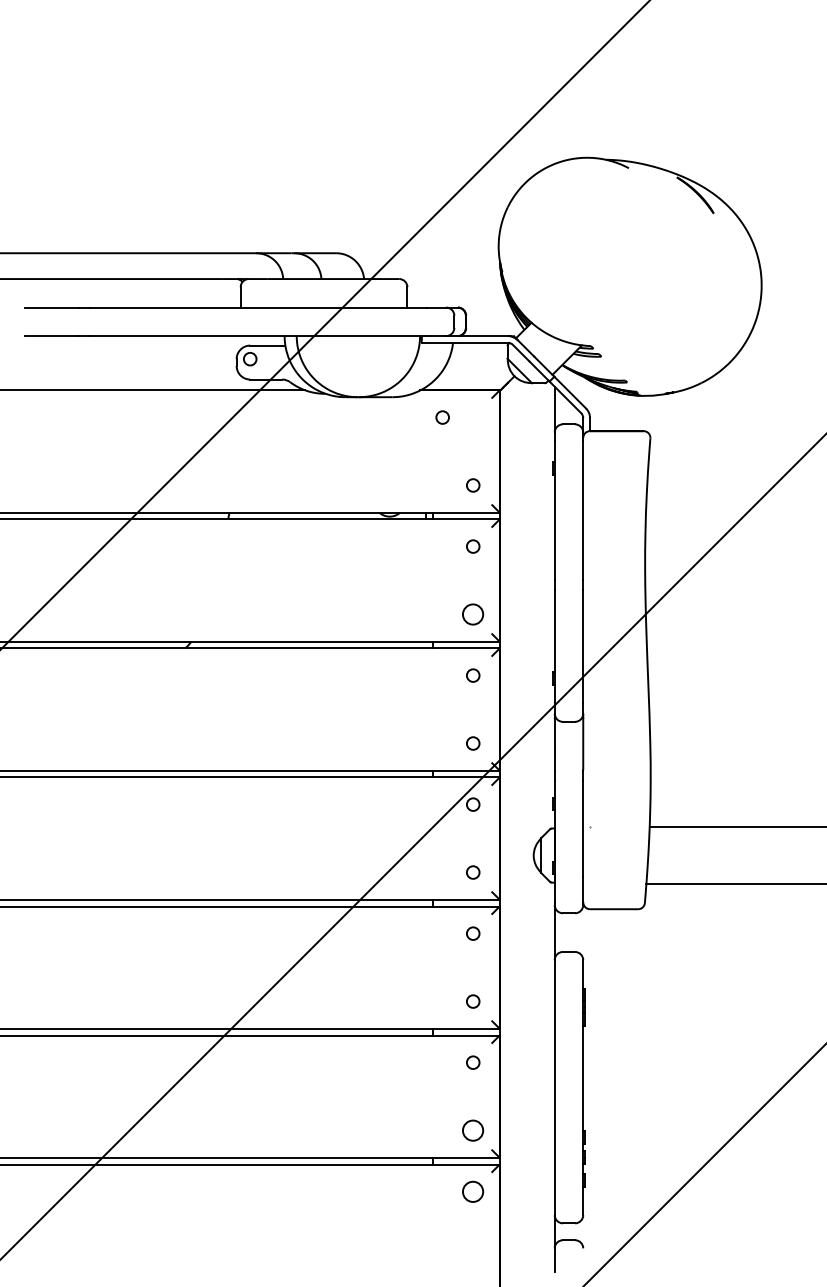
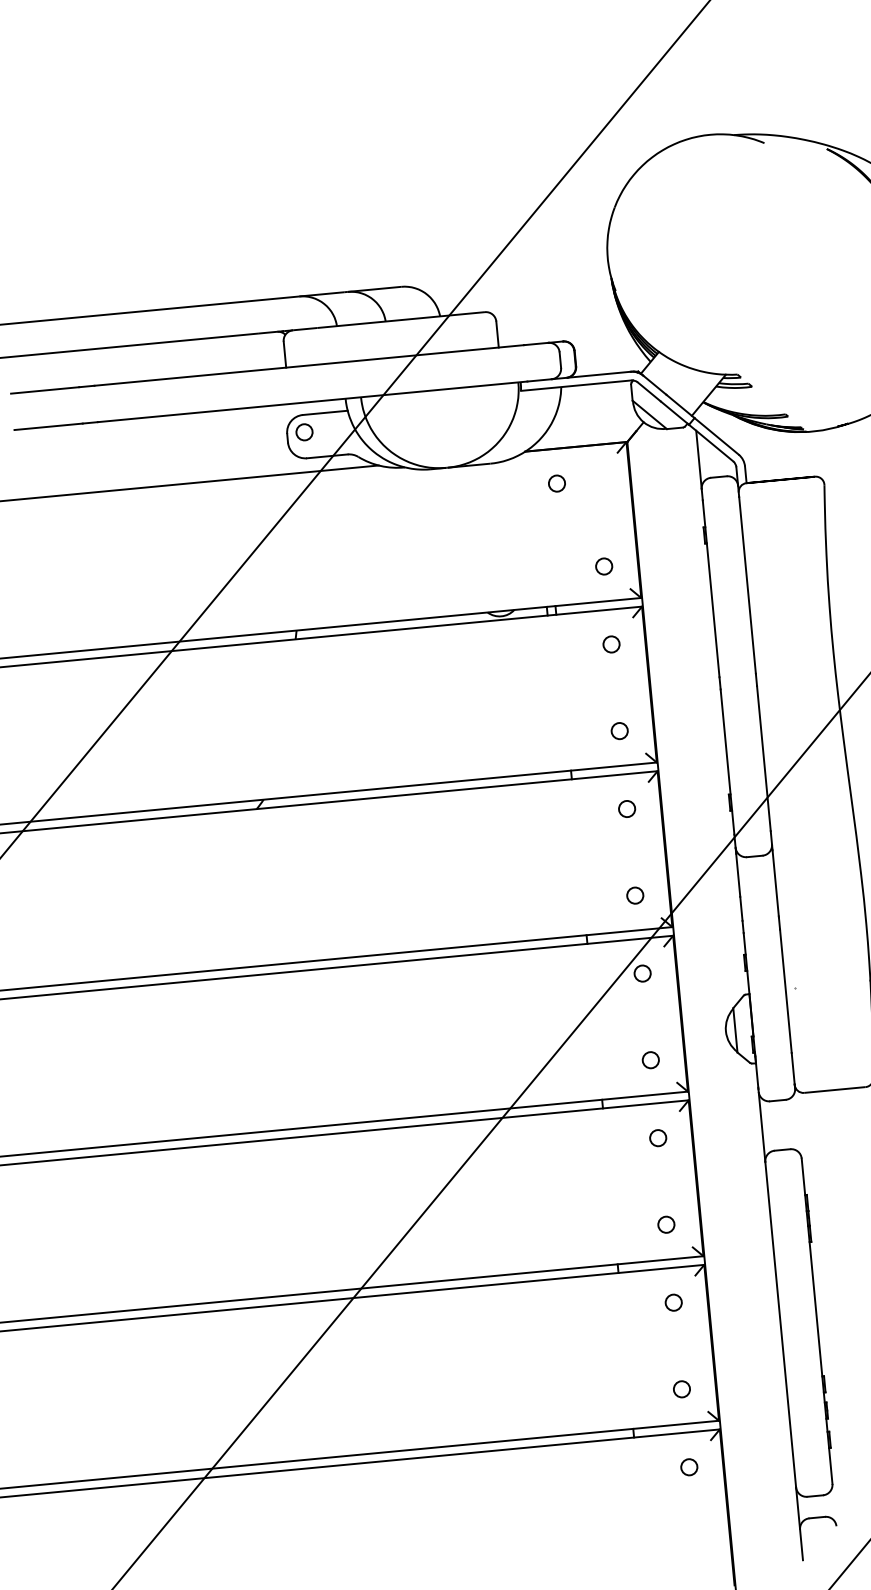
circle: (473, 614) -> (620, 731), size x0.62
circle: (473, 1130) -> (682, 1389), size x0.62
circle: (473, 1191) -> (689, 1466), size x0.62

